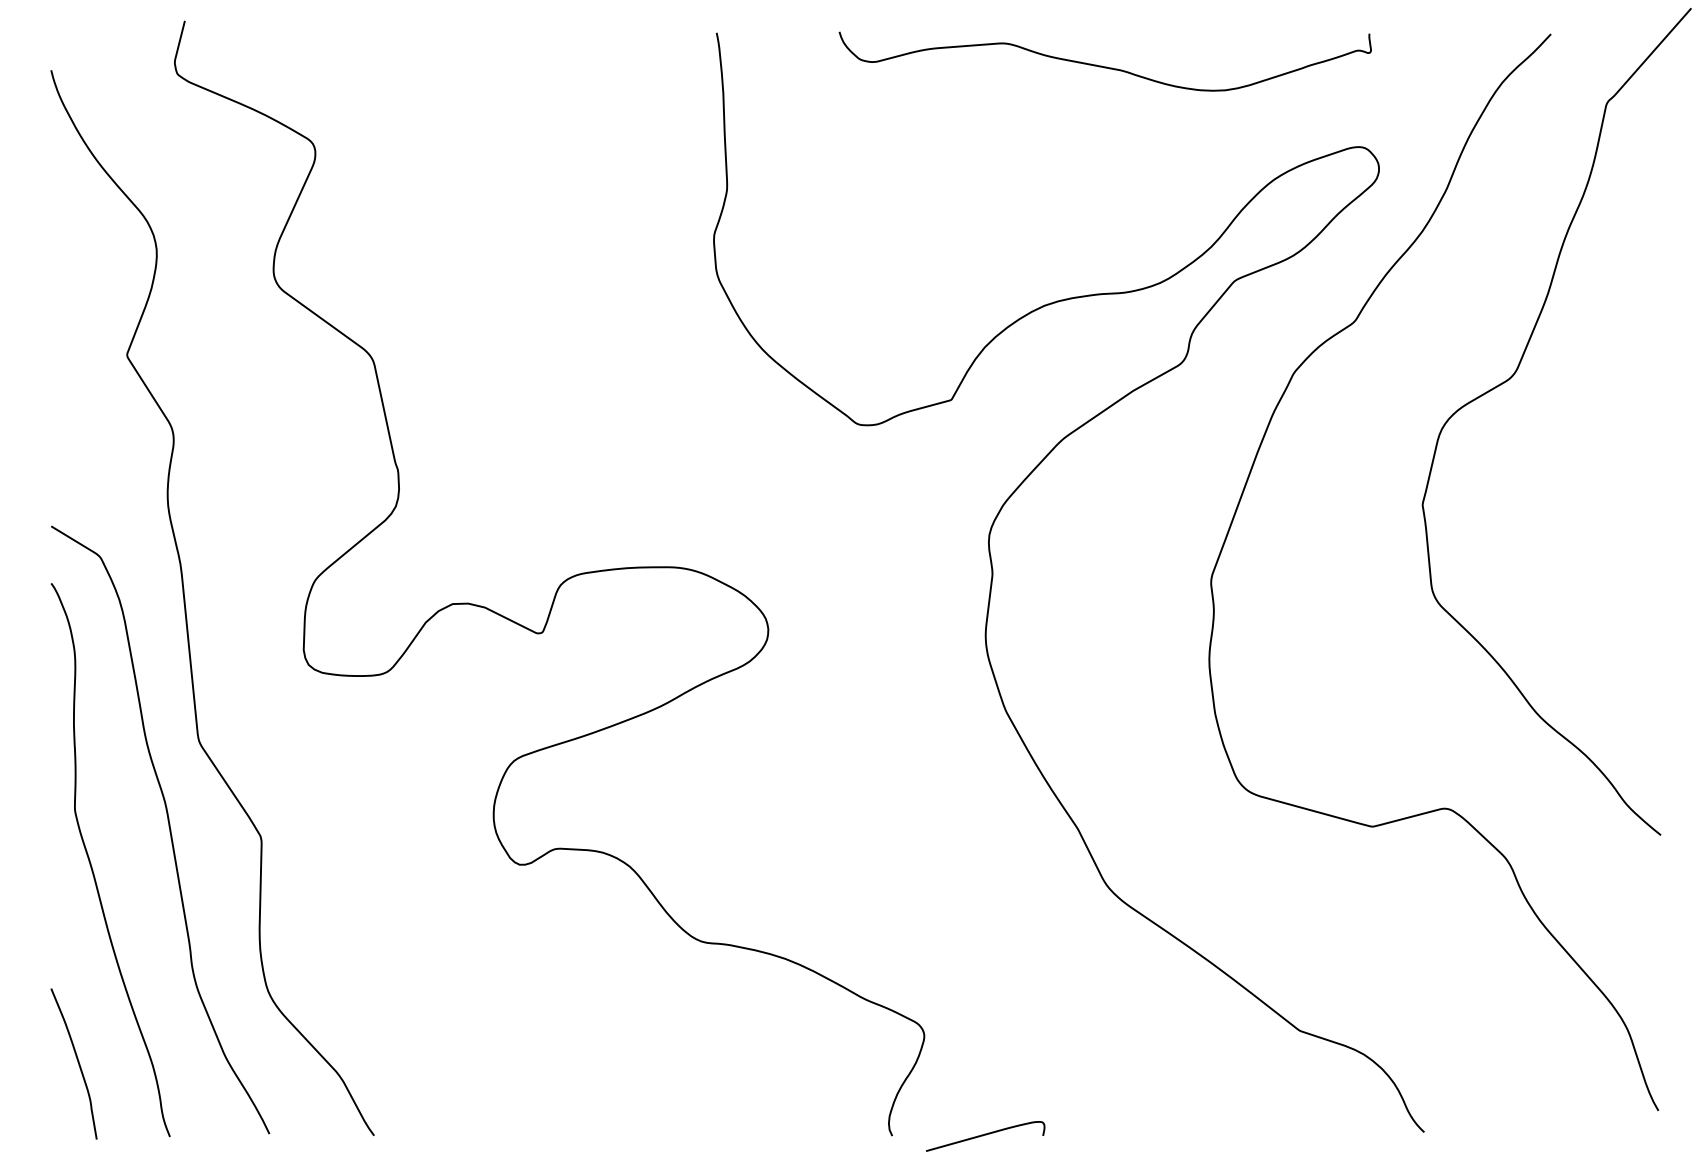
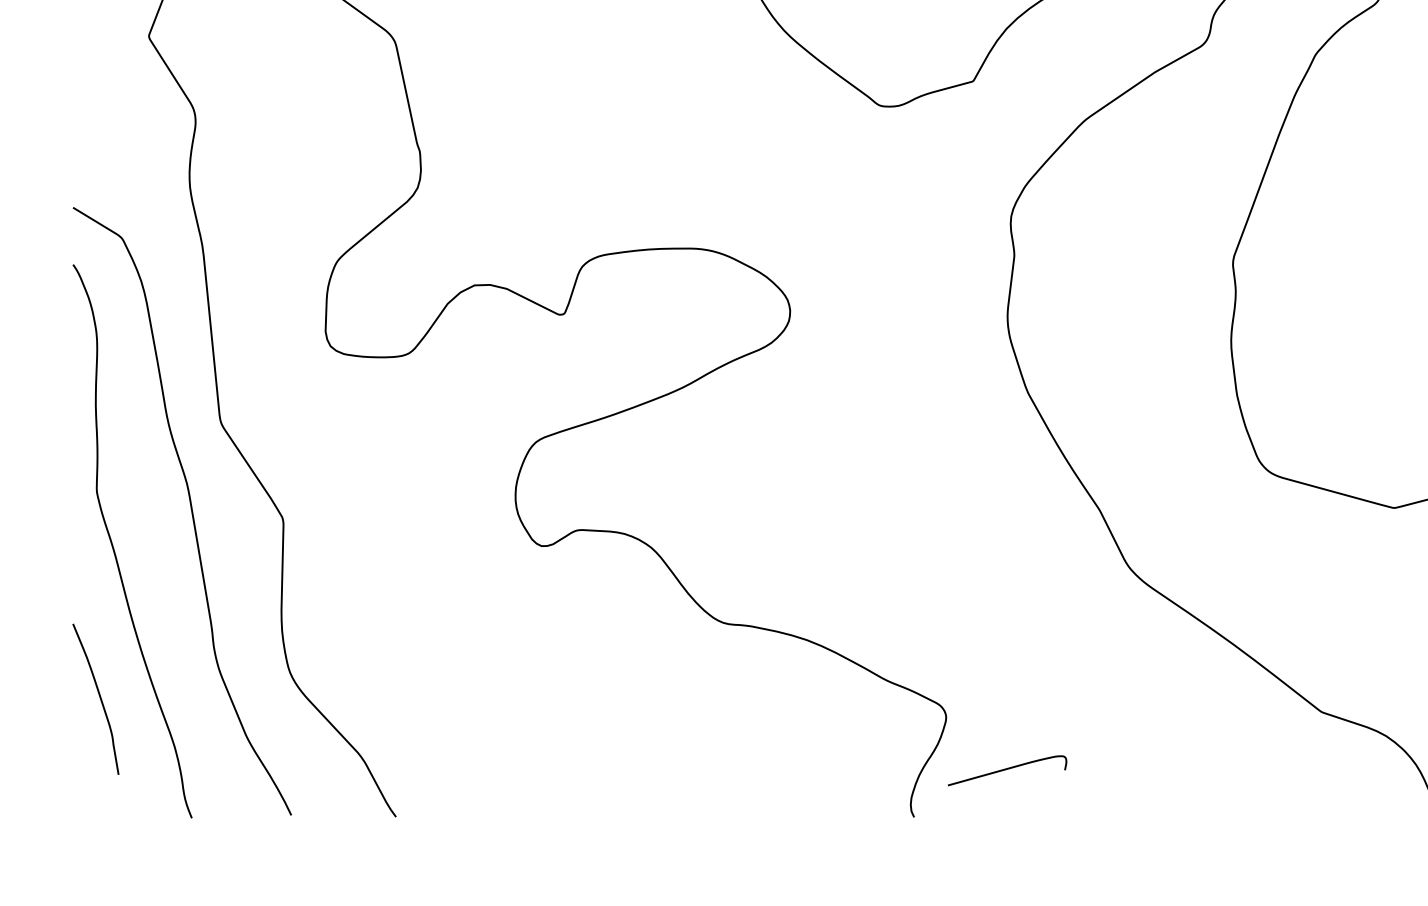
curve: (77, 1062) -> (99, 697), moved
curve: (985, 1135) -> (1007, 769), moved

